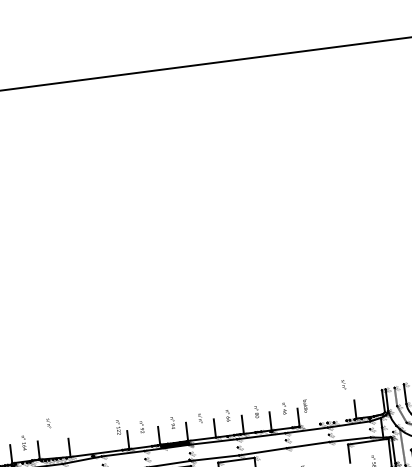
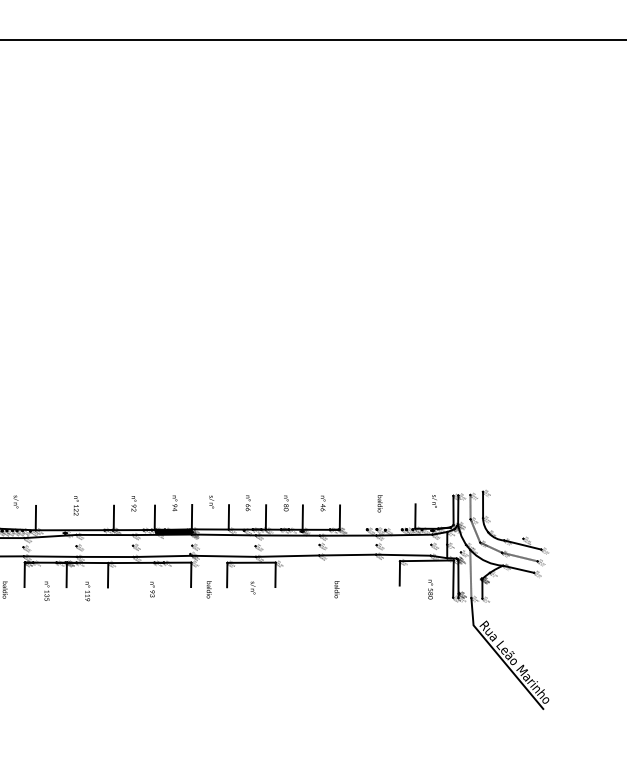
text: (343, 384) -> (434, 501), moved
text: (305, 405) -> (379, 503), moved
text: (48, 423) -> (15, 501), moved
text: (117, 427) -> (75, 505), moved

